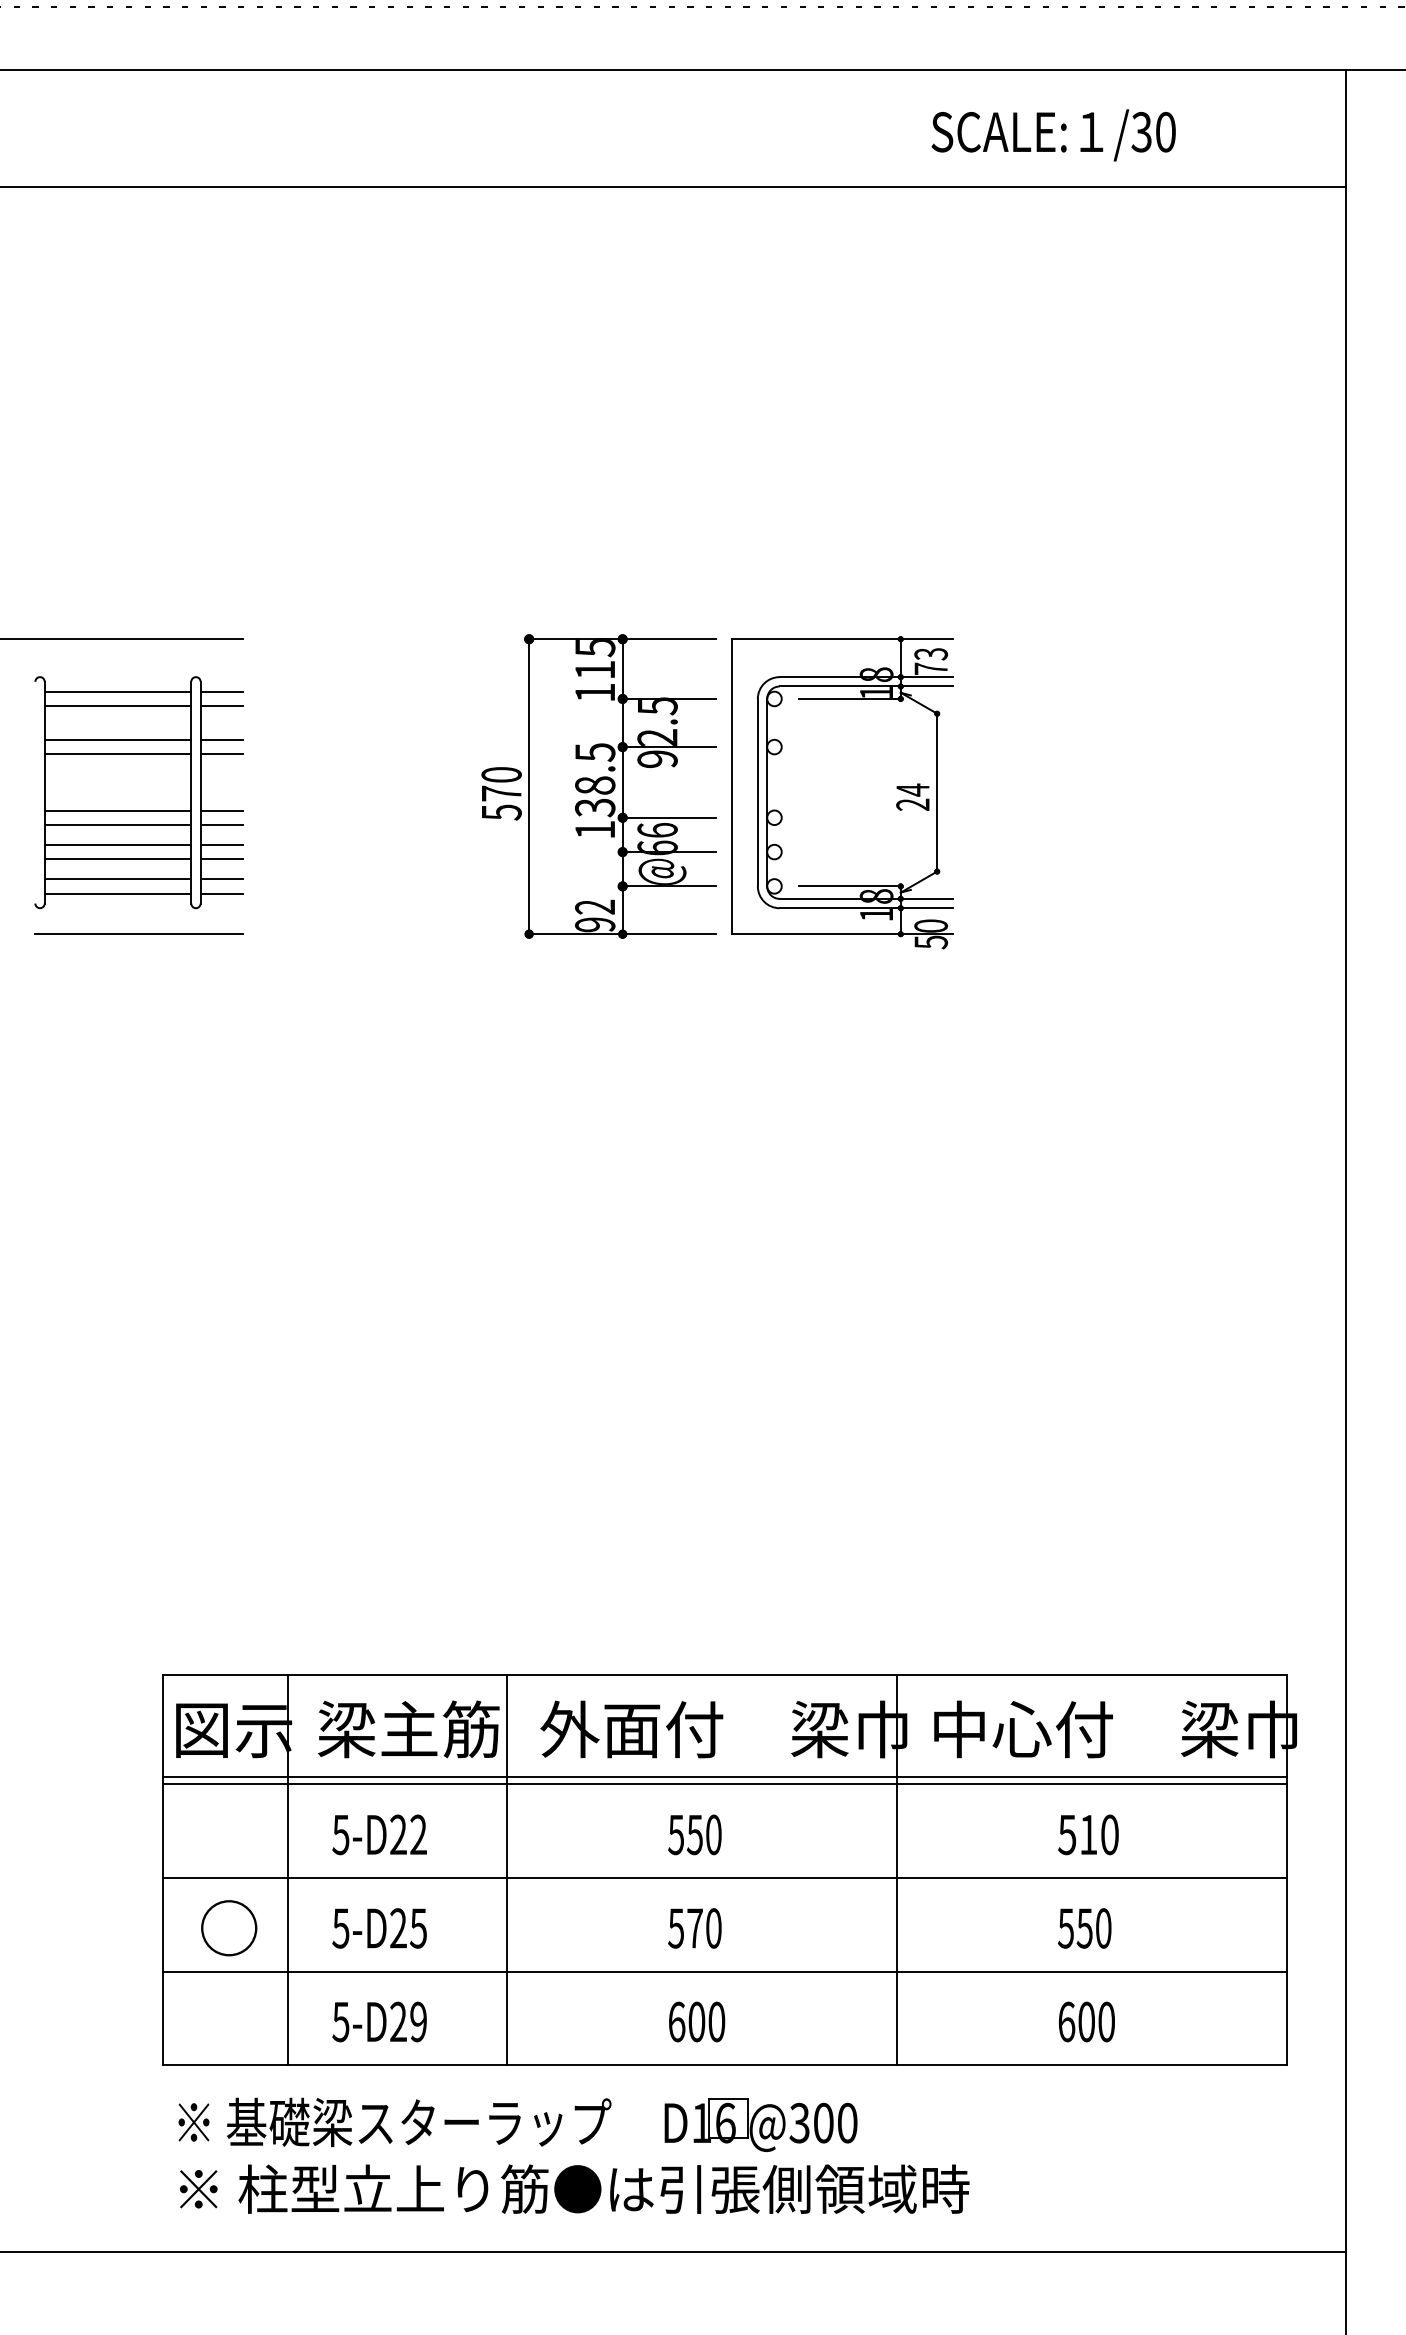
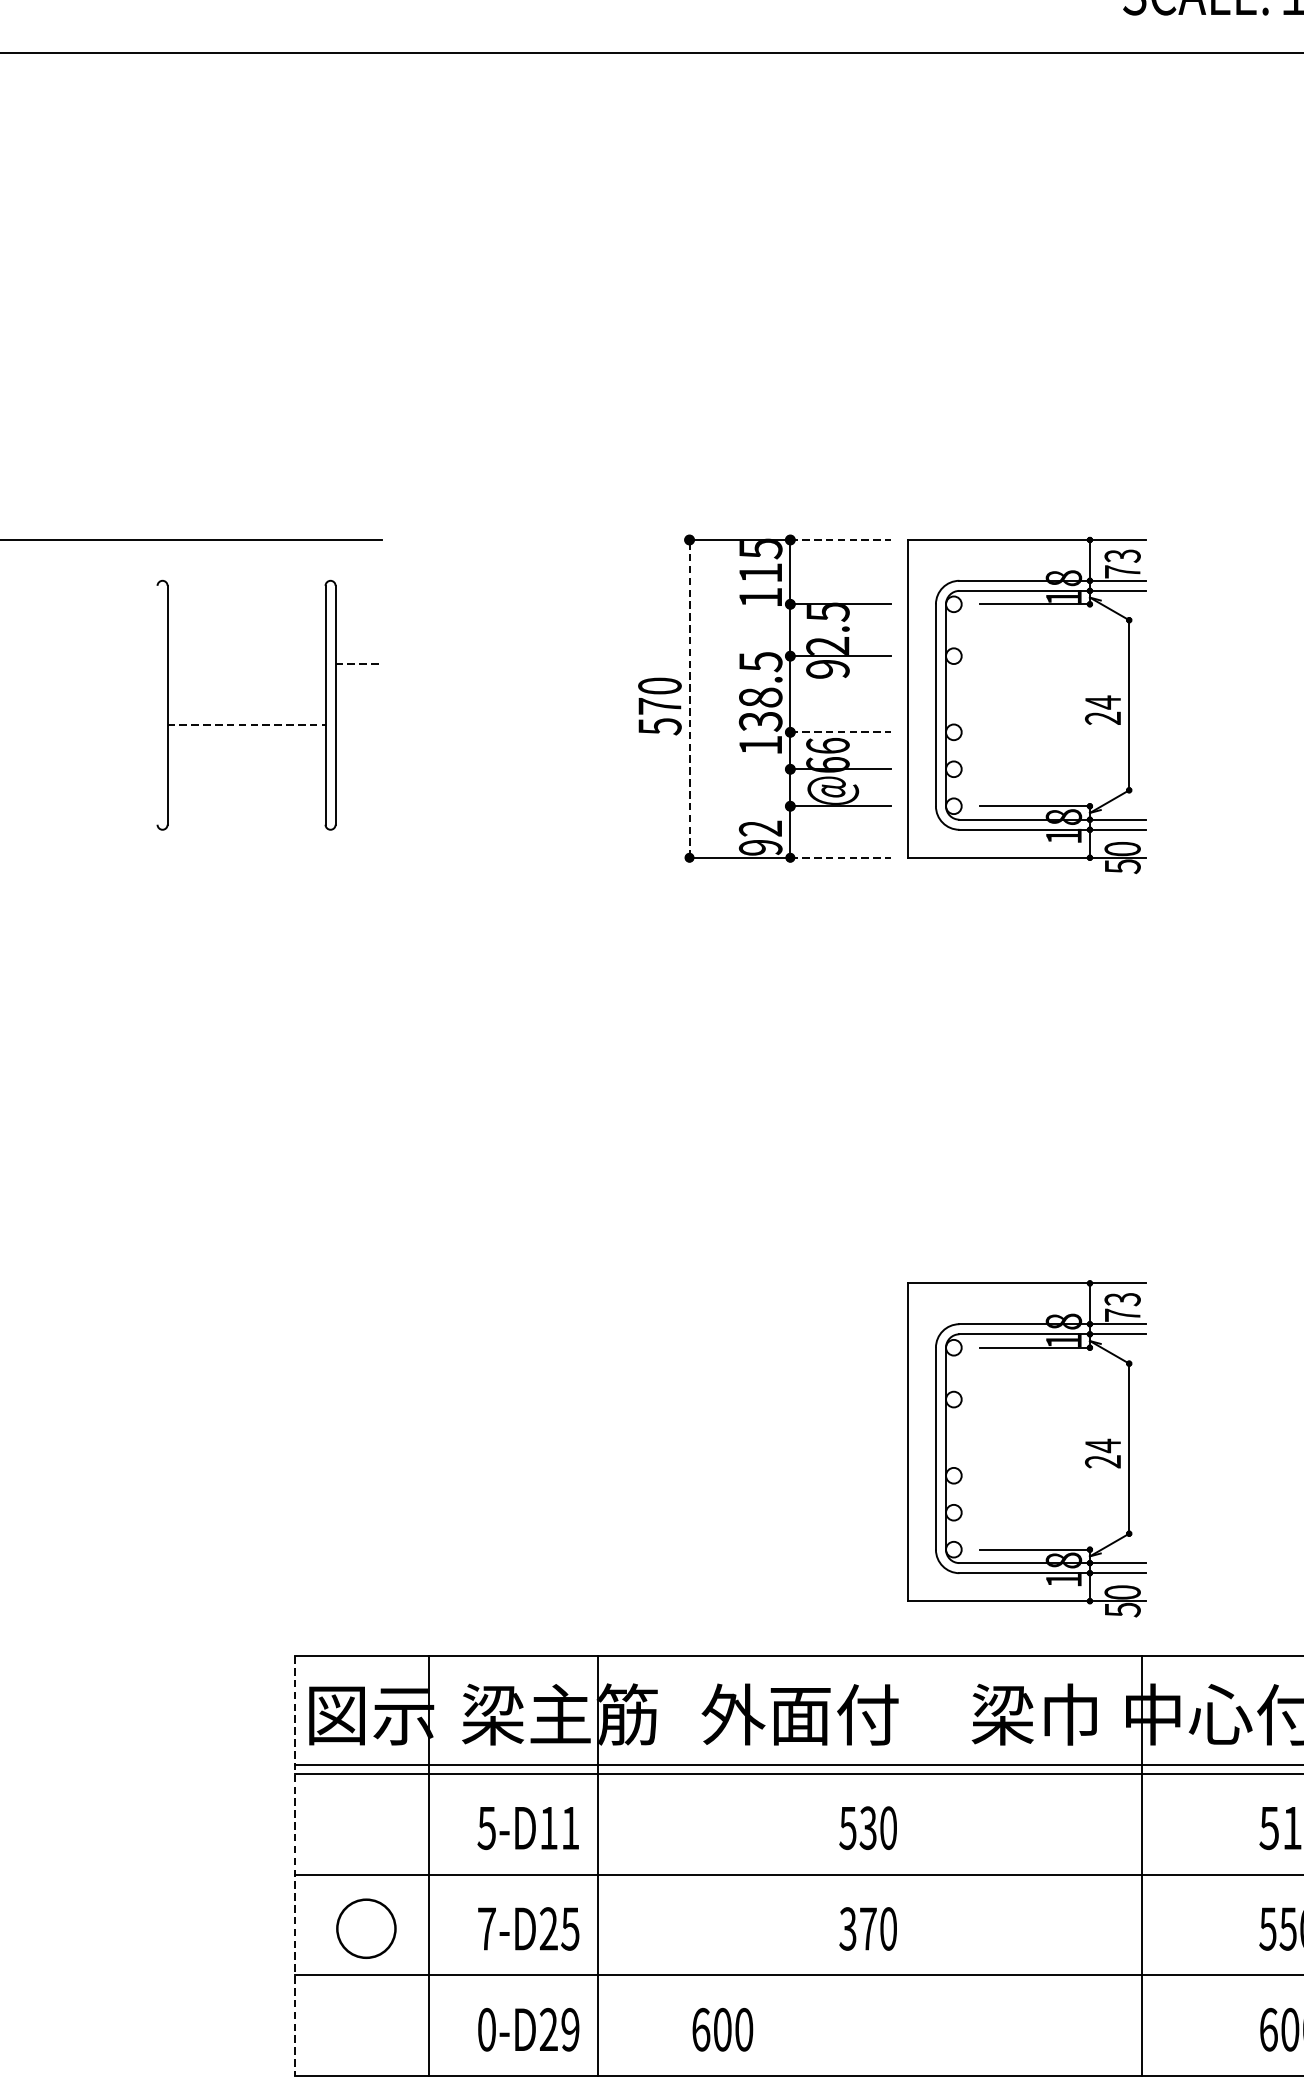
line: (669, 639) -> (840, 540), solid -> dashed
line: (117, 691) -> (246, 596), removed
line: (221, 691) -> (358, 596), removed
line: (117, 706) -> (246, 612), removed
line: (221, 706) -> (358, 612), removed
line: (117, 739) -> (246, 648), removed
line: (221, 739) -> (358, 648), removed
line: (117, 754) -> (246, 664), removed
line: (222, 754) -> (359, 664), solid -> dashed
line: (529, 786) -> (689, 698), solid -> dashed
line: (118, 810) -> (247, 724), solid -> dashed
line: (221, 810) -> (358, 724), removed
line: (669, 817) -> (840, 732), solid -> dashed
line: (117, 825) -> (246, 740), removed
line: (221, 825) -> (358, 740), removed
line: (117, 844) -> (246, 761), removed
line: (221, 844) -> (358, 761), removed
line: (117, 859) -> (246, 777), removed
line: (221, 859) -> (358, 777), removed
line: (117, 879) -> (246, 798), removed
line: (221, 879) -> (358, 798), removed
line: (117, 893) -> (246, 813), removed
line: (221, 893) -> (358, 813), removed
line: (139, 934) -> (269, 858), removed
line: (669, 934) -> (840, 858), solid -> dashed
part: (842, 1482) -> (1027, 1448), added
text: (408, 1834) -> (559, 1827), 5-D22 -> 5-D11
text: (694, 1834) -> (867, 1827), 550 -> 530
line: (162, 1870) -> (294, 1866), solid -> dashed
line: (507, 1870) -> (598, 1866), moved
line: (897, 1870) -> (1142, 1866), moved
text: (340, 1928) -> (486, 1929), 5-D25 -> 7-D25
text: (675, 1928) -> (847, 1929), 570 -> 370
text: (340, 2021) -> (486, 2029), 5-D29 -> 0-D29
text: (697, 2021) -> (723, 2029), moved

